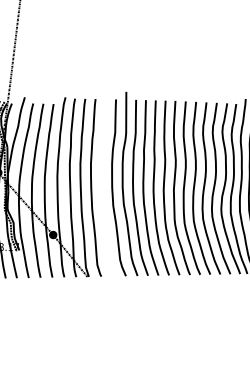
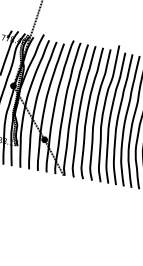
curve: (102, 187) -> (87, 112), added

